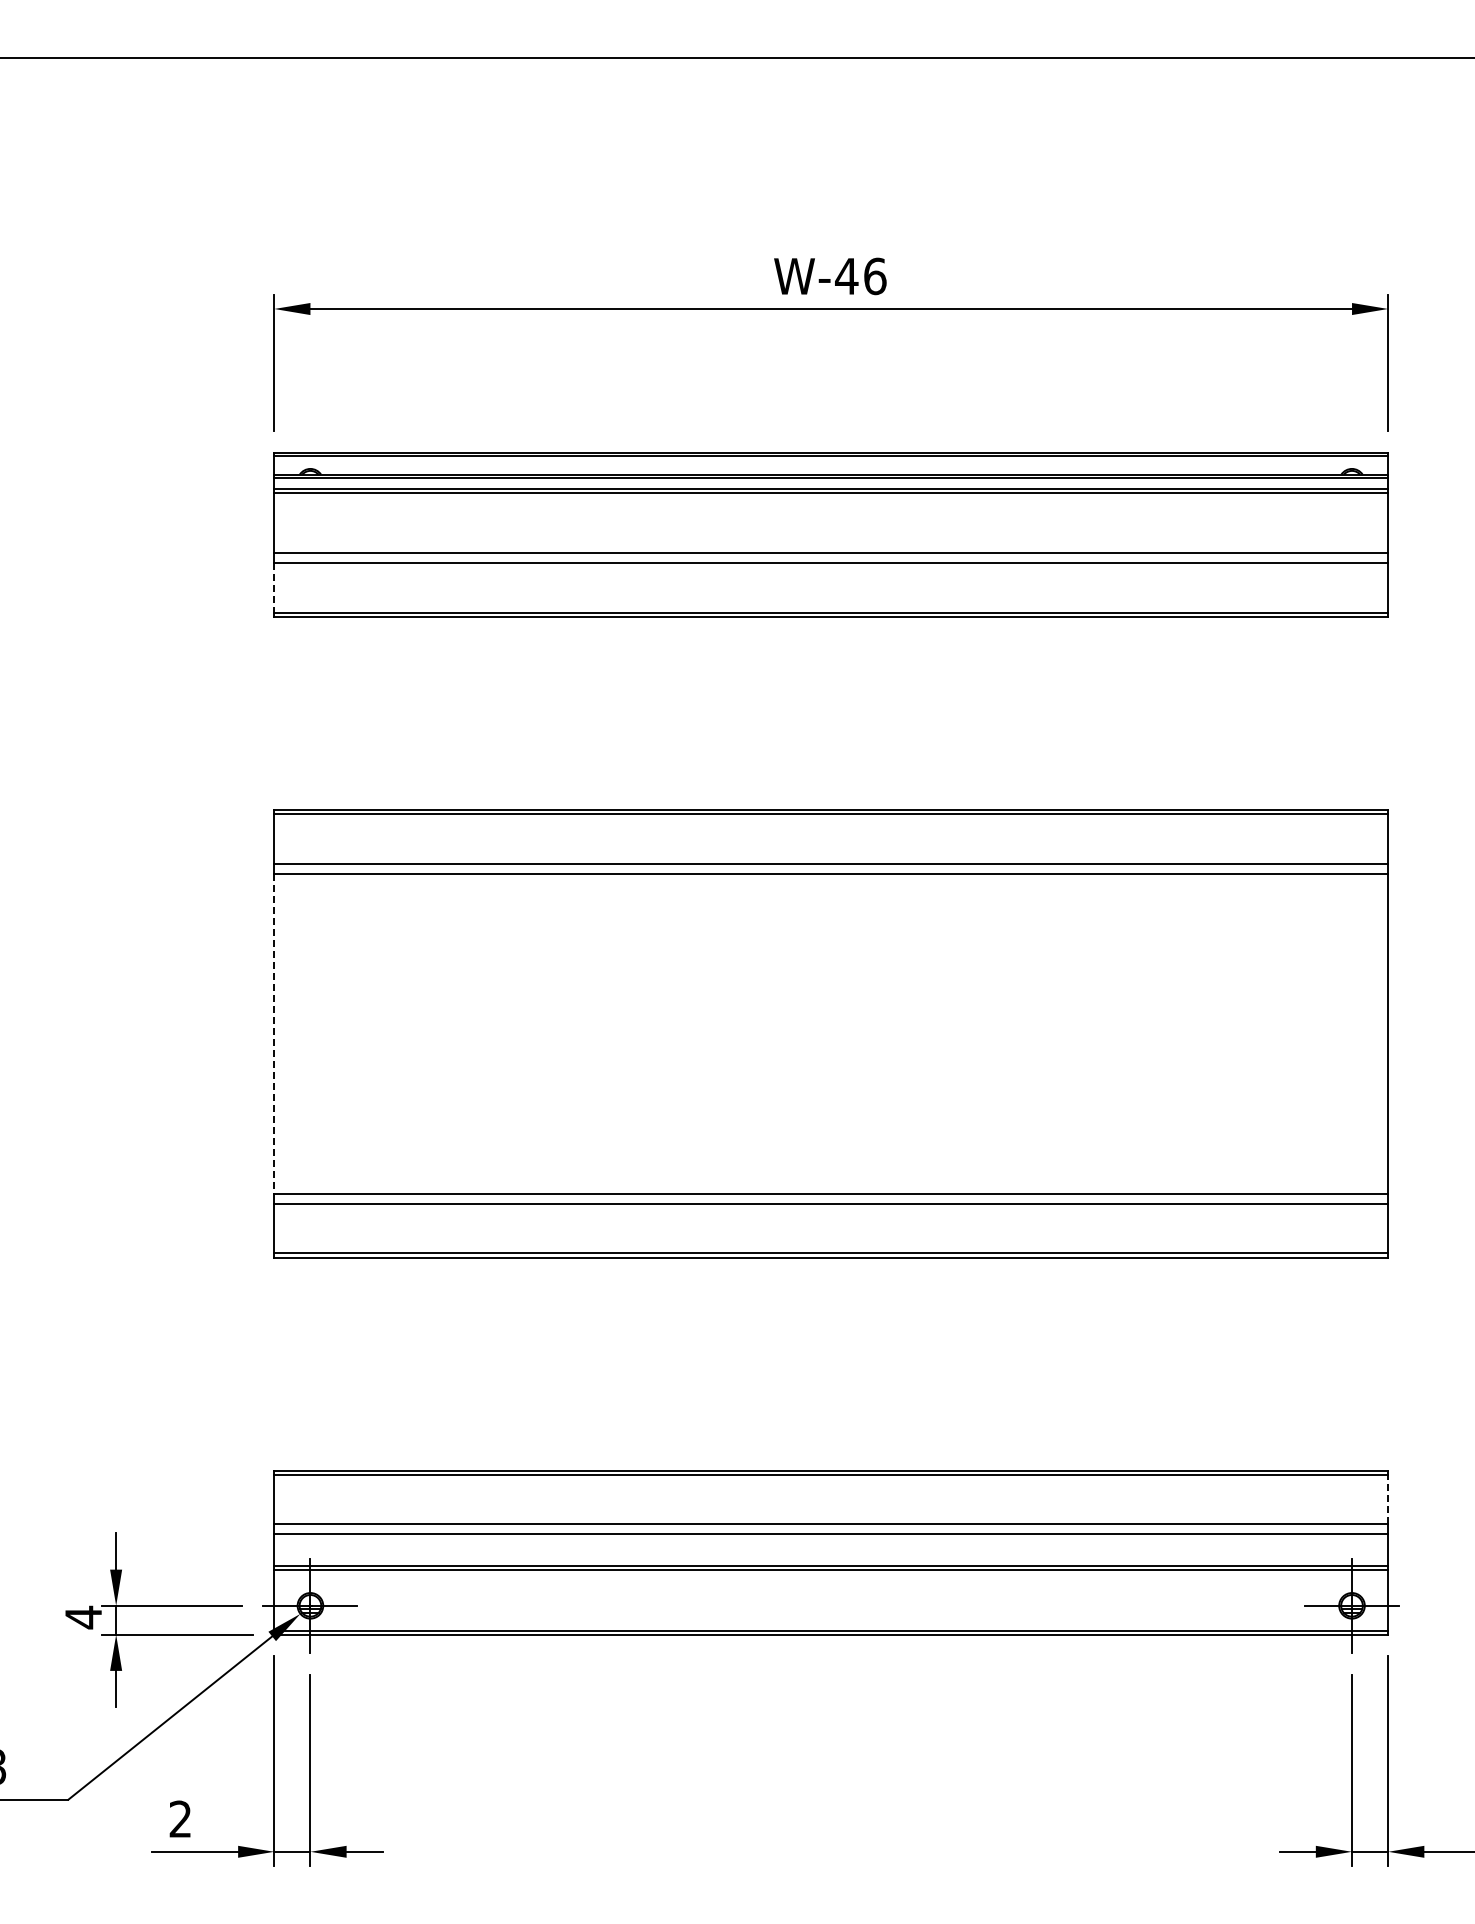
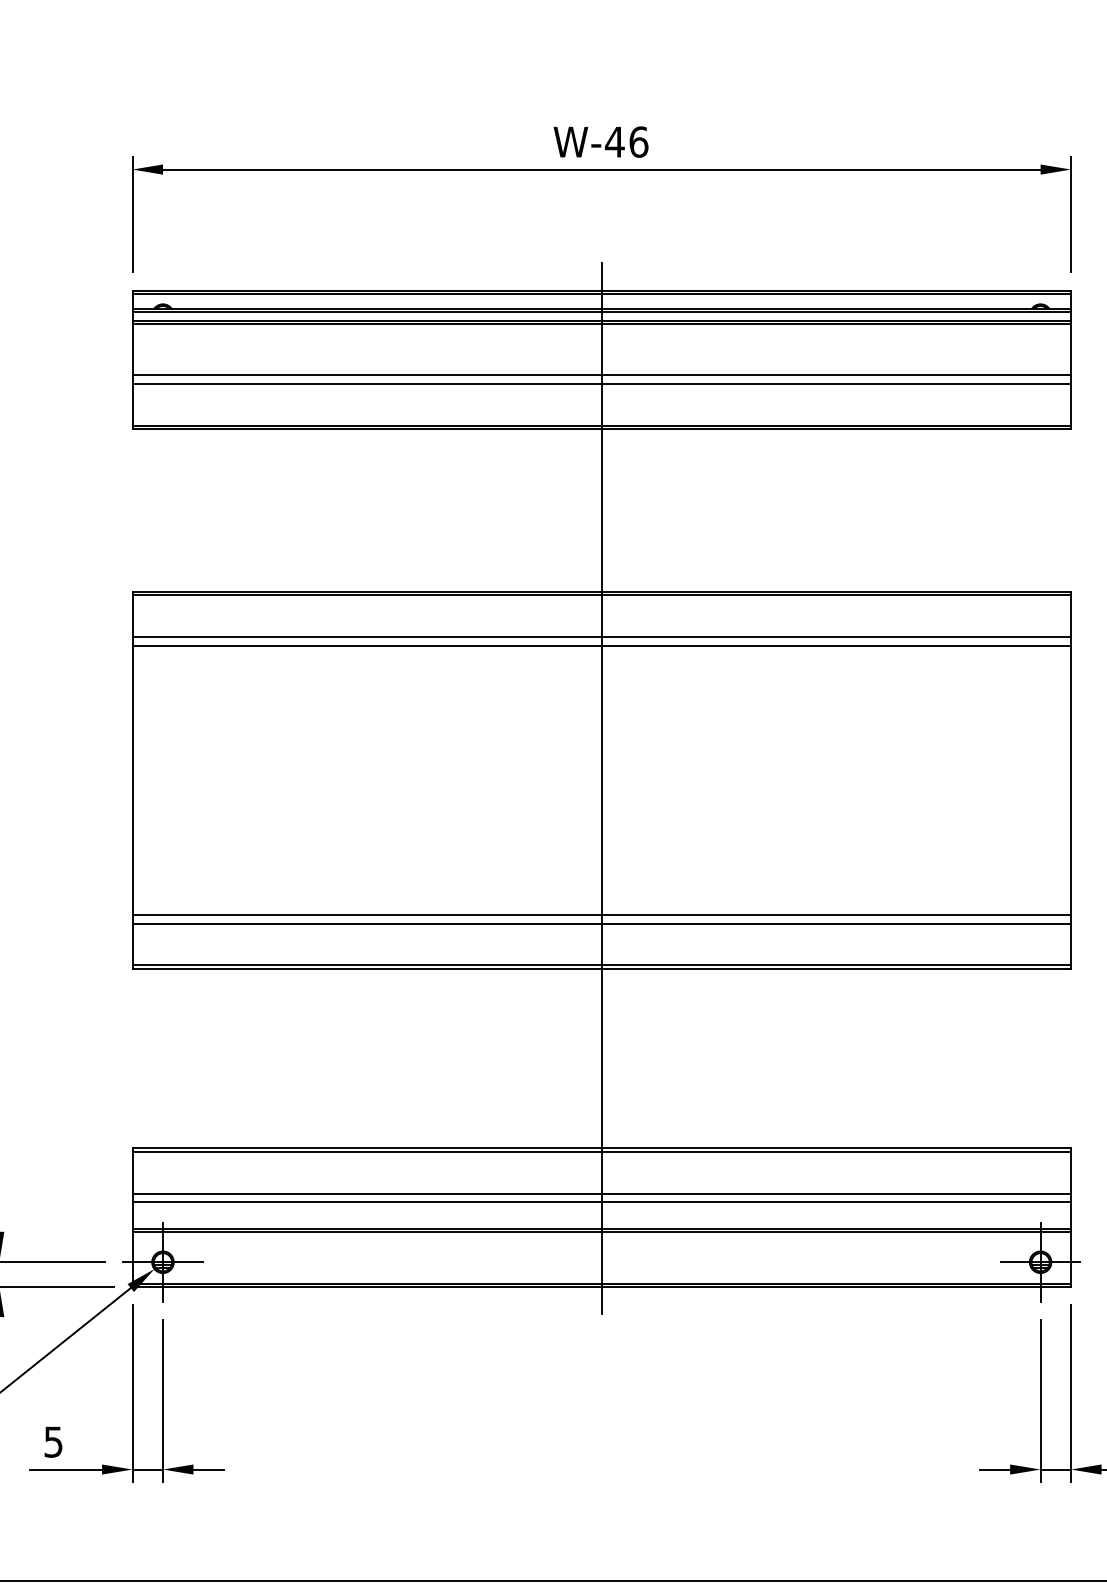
line: (274, 588) -> (132, 405), dashed -> solid
line: (274, 1034) -> (132, 780), dashed -> solid
line: (831, 1043) -> (602, 788), added
line: (1388, 1499) -> (1071, 1172), dashed -> solid
text: (179, 1818) -> (52, 1441), 2 -> 5

